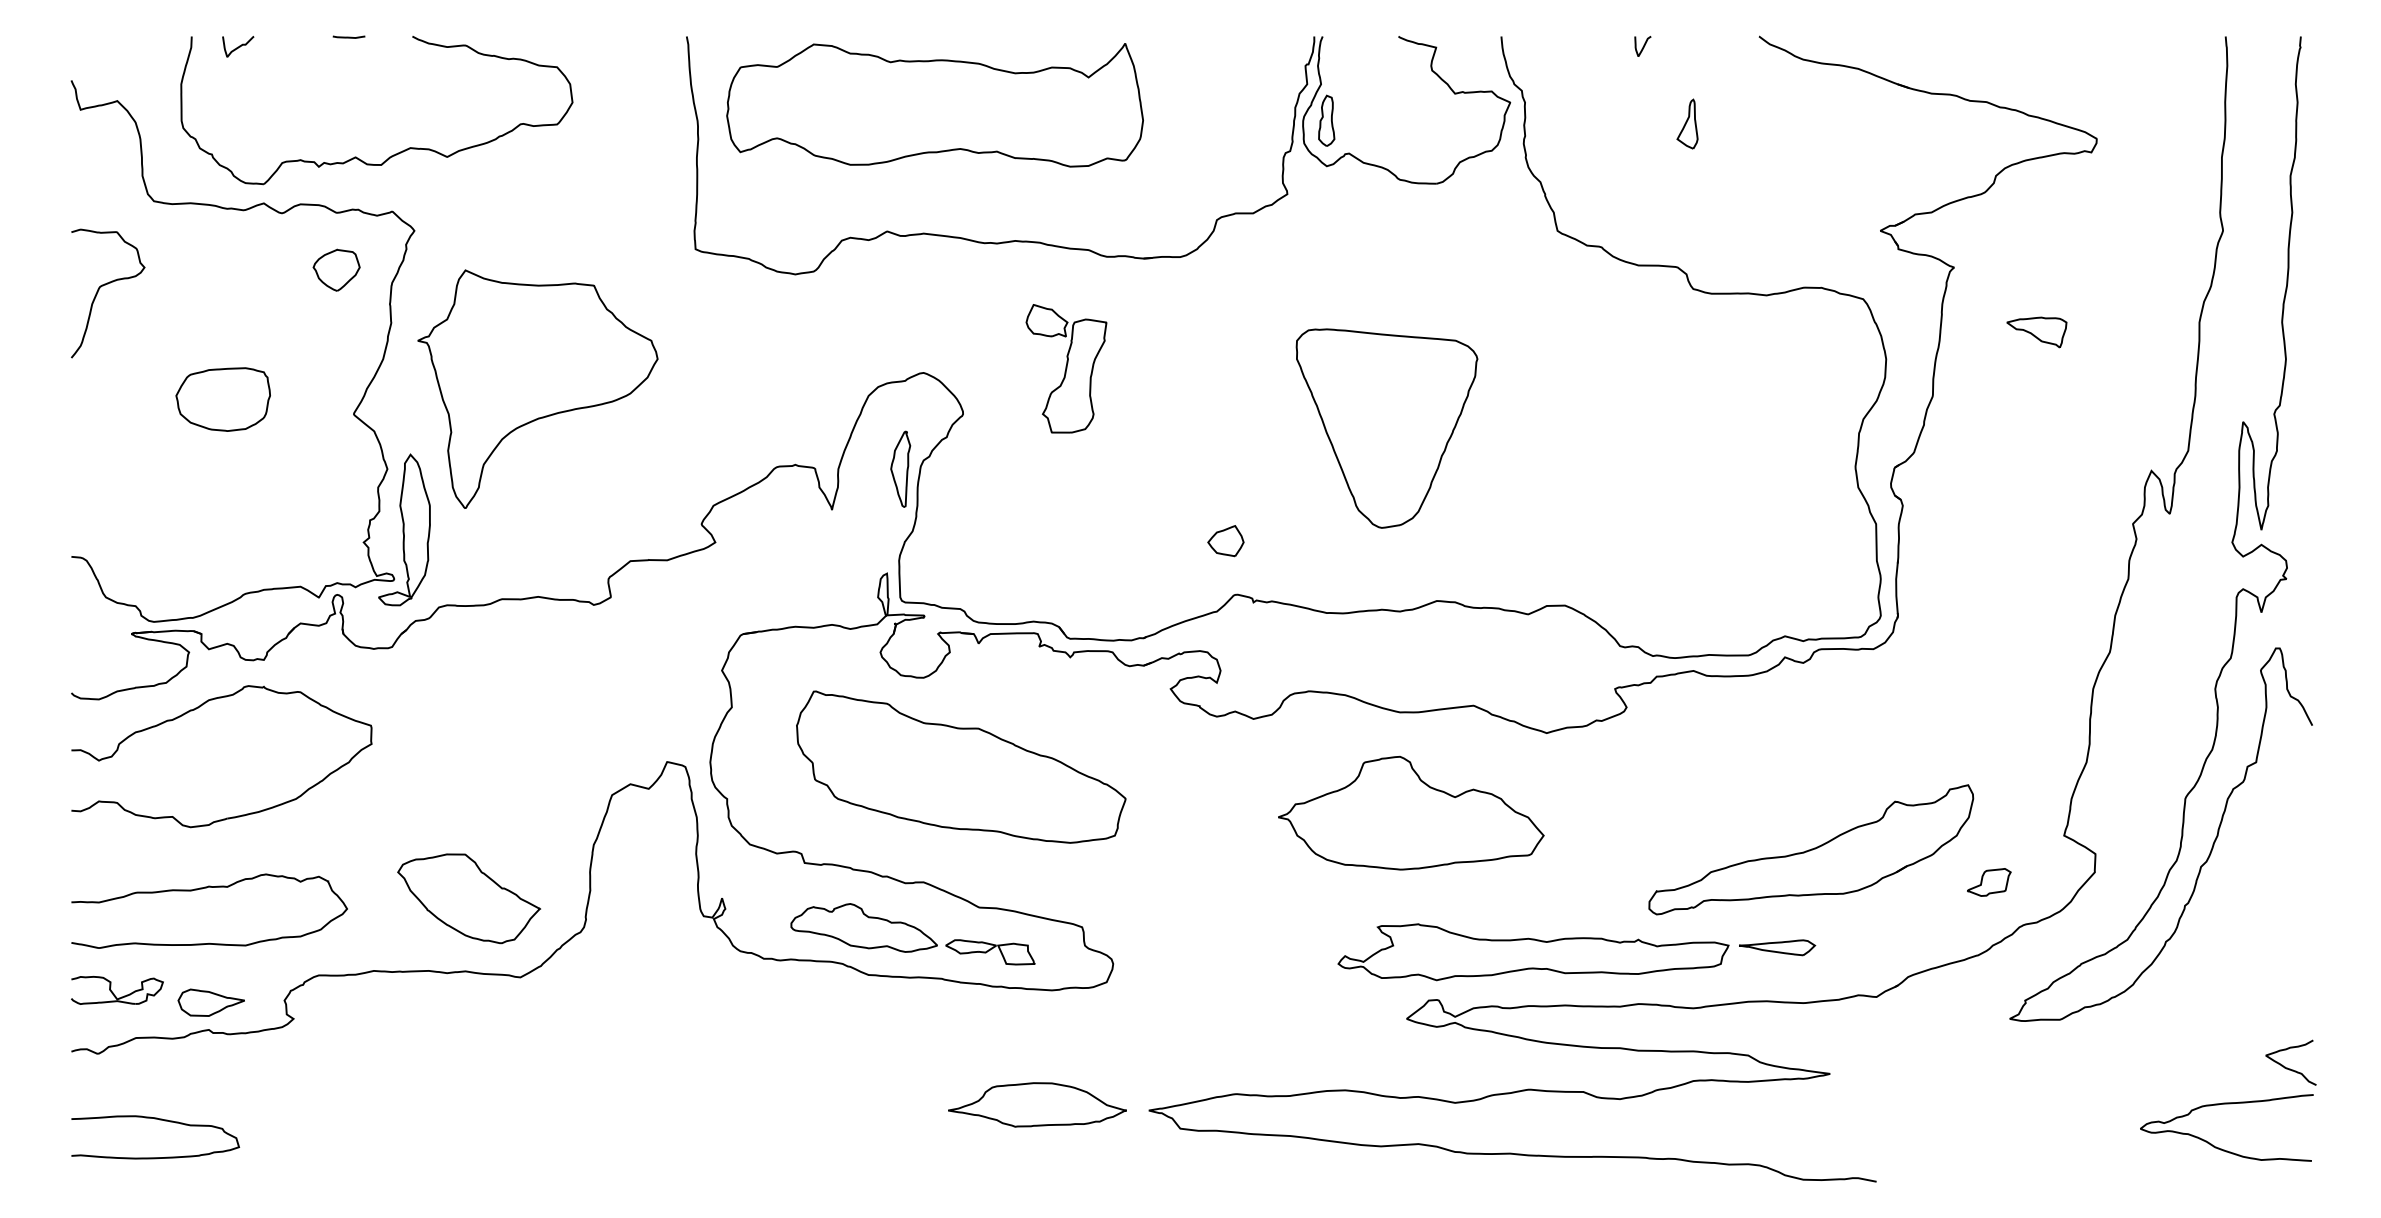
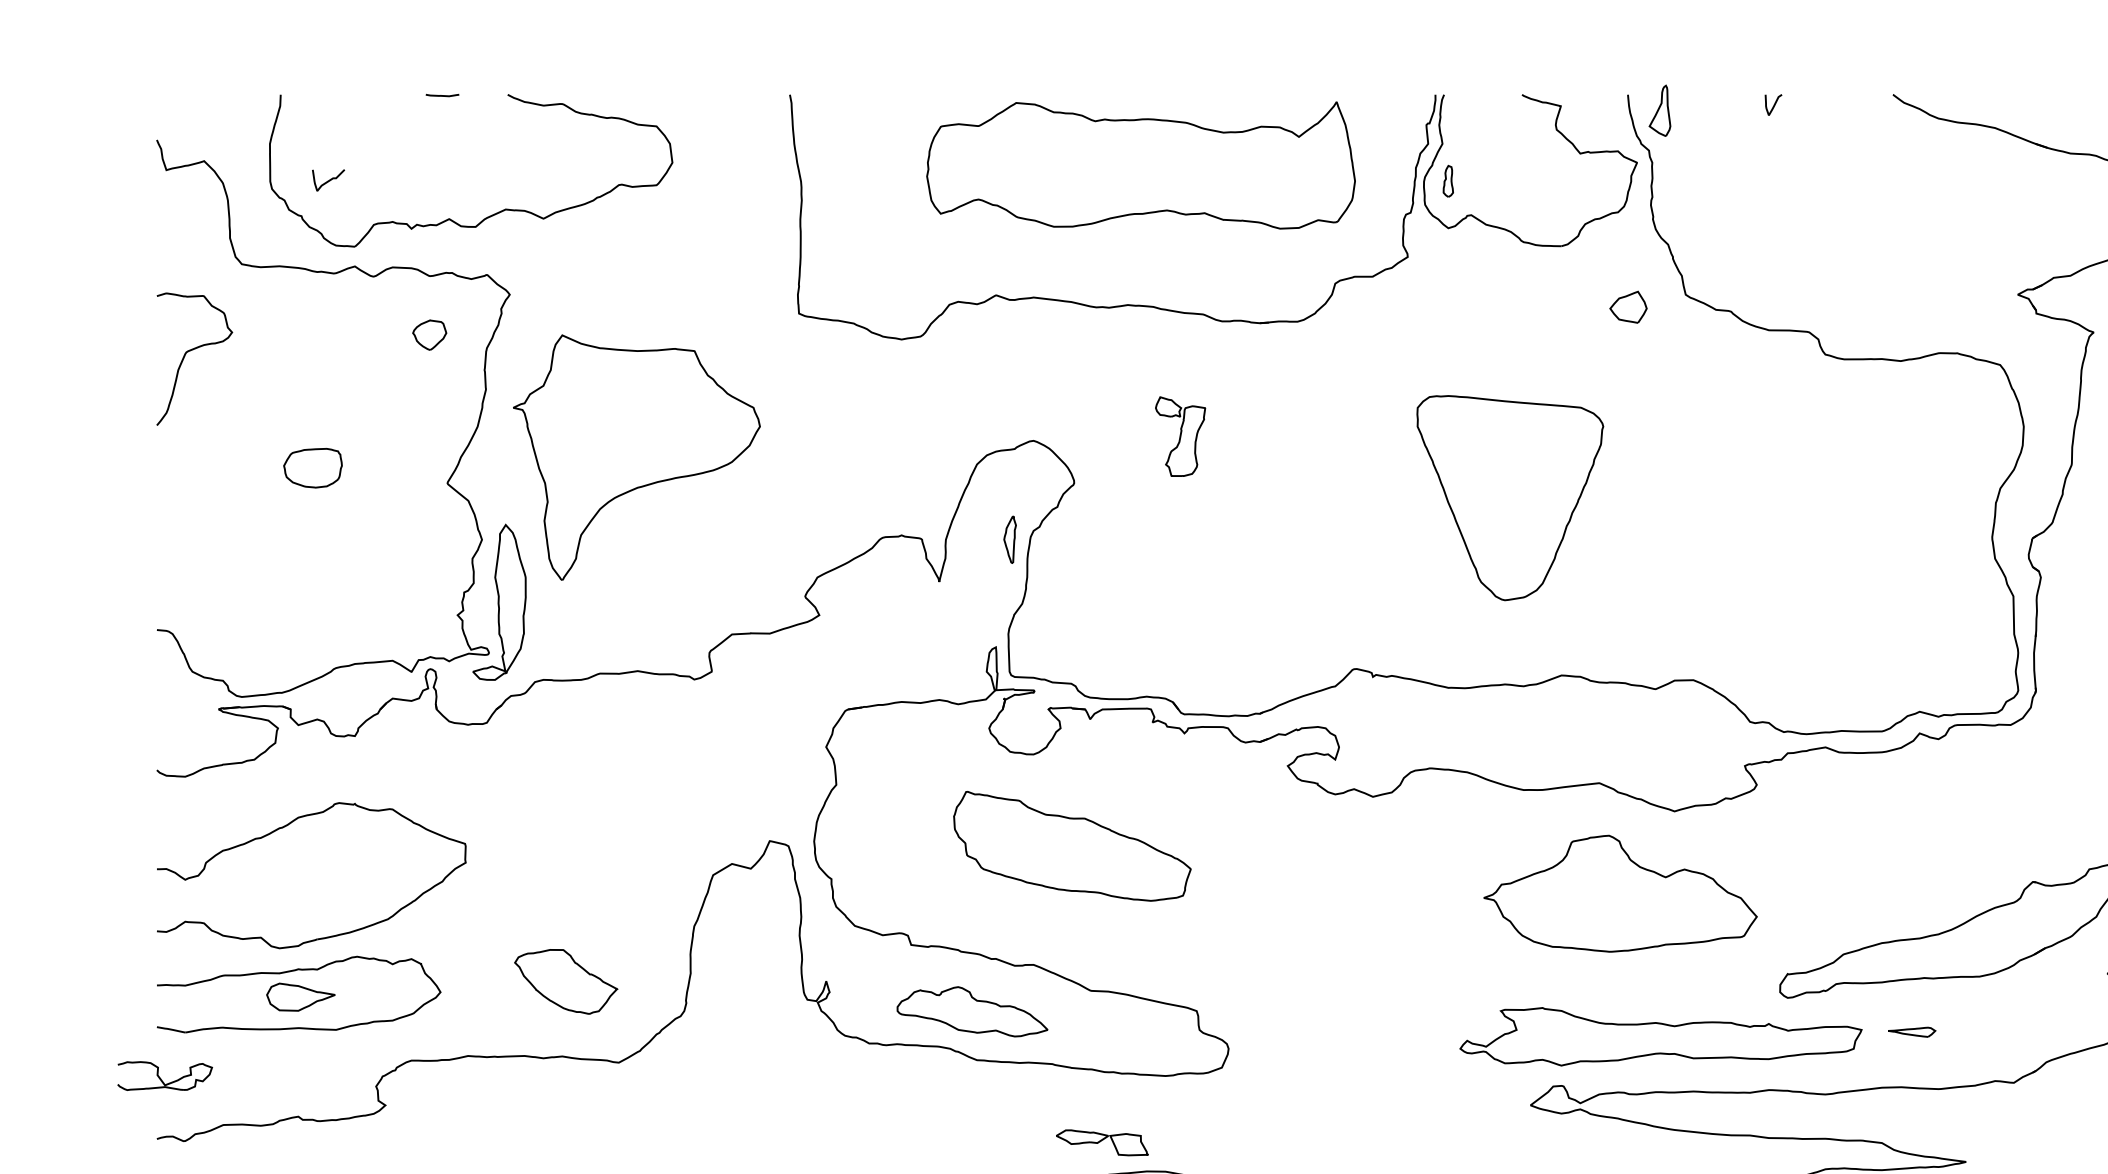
curve: (238, 46) -> (328, 180), moved
part: (934, 105) -> (1140, 165), moved
part: (1326, 120) -> (1448, 181), size x0.6
part: (1687, 123) -> (1659, 110), moved
part: (336, 269) -> (429, 334), size x0.7
part: (1066, 368) -> (1180, 436), size x0.6
part: (222, 399) -> (312, 468), size x0.6
part: (900, 468) -> (1009, 539), size x0.6
part: (1225, 541) -> (1628, 307), moved
part: (198, 708) -> (287, 826), moved
part: (961, 766) -> (1072, 845), size x0.7
part: (1411, 812) -> (1620, 893), moved
part: (469, 898) -> (566, 981), size x0.7
part: (1777, 947) -> (1911, 1031), size x0.6
part: (990, 952) -> (1102, 1143), moved
part: (117, 990) -> (165, 1076), moved
part: (210, 1002) -> (300, 996), moved

